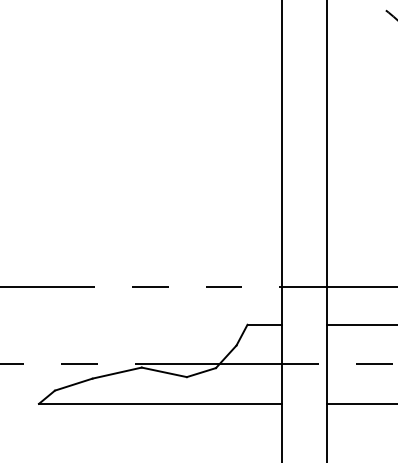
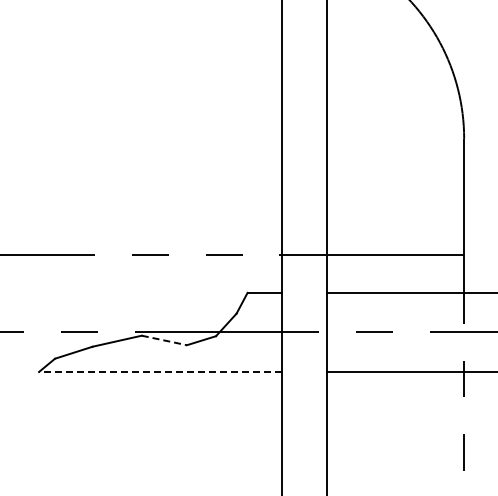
line: (164, 372) -> (164, 340), solid -> dashed
line: (159, 404) -> (159, 372), solid -> dashed

